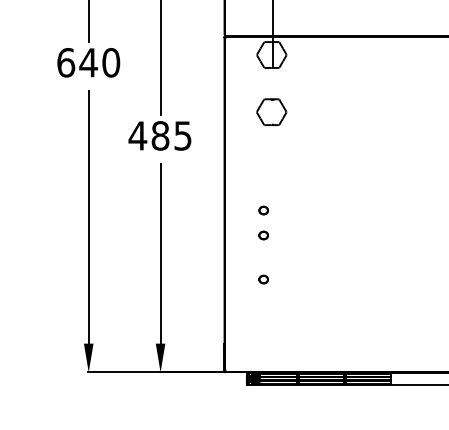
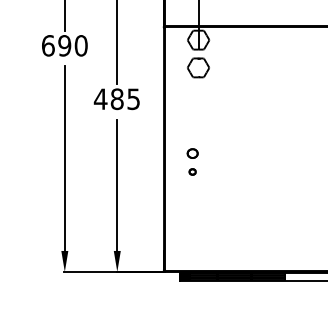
text: (88, 62) -> (64, 45), 640 -> 690
part: (271, 111) -> (198, 67), moved
part: (263, 210) -> (192, 153), size x1.6
part: (263, 278) -> (192, 203), removed

